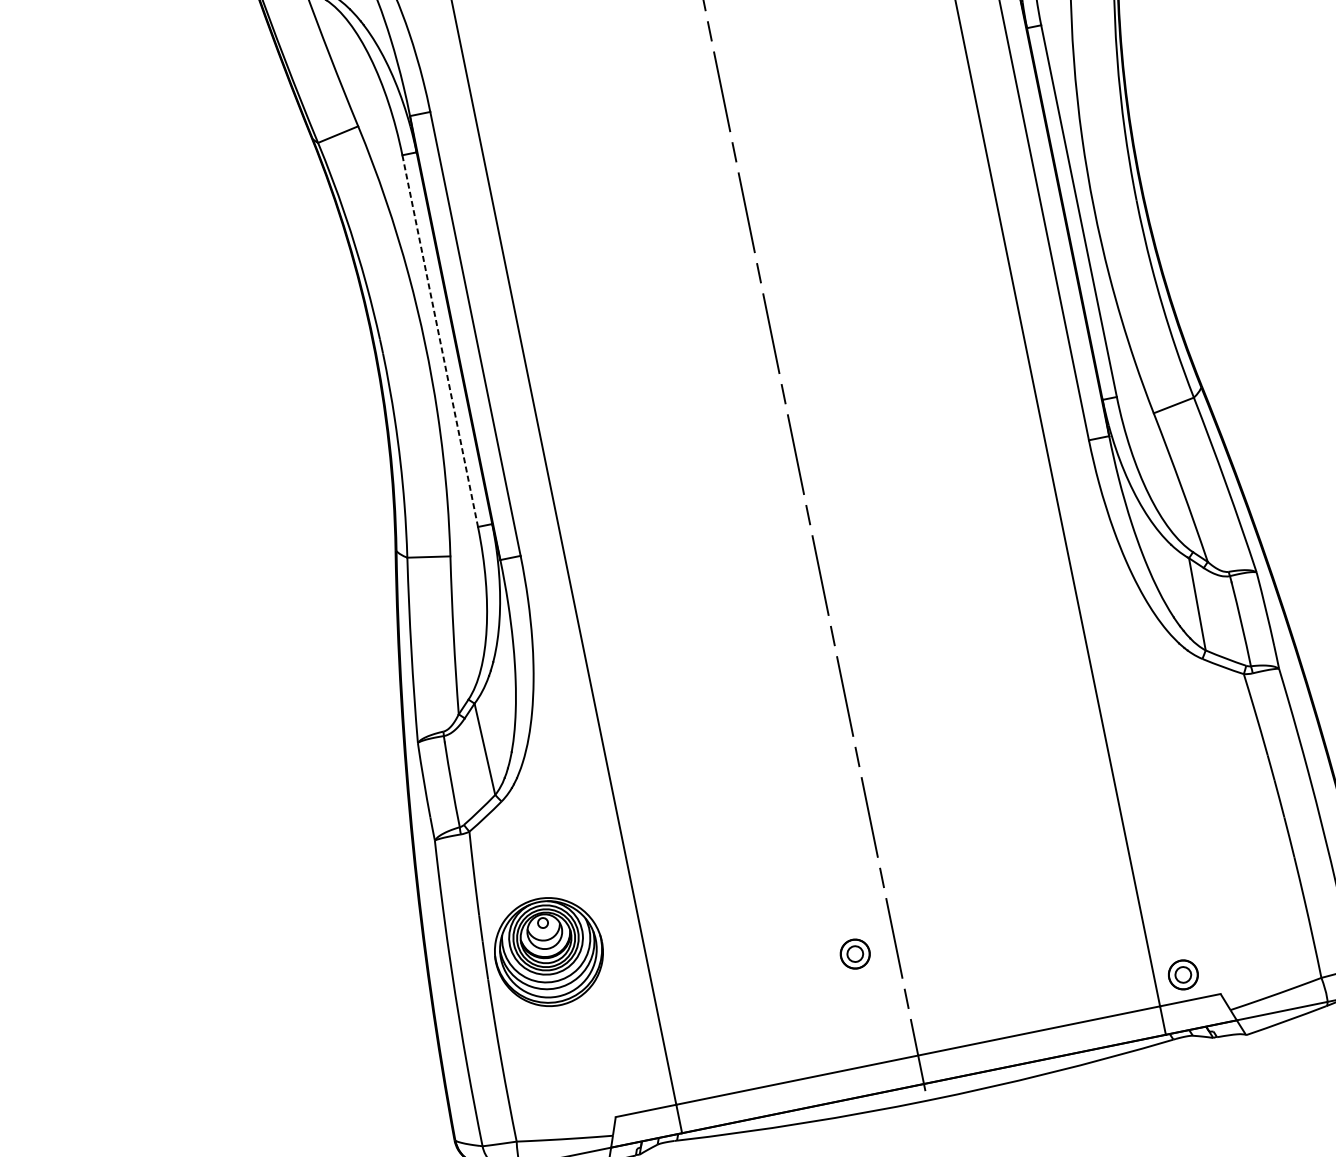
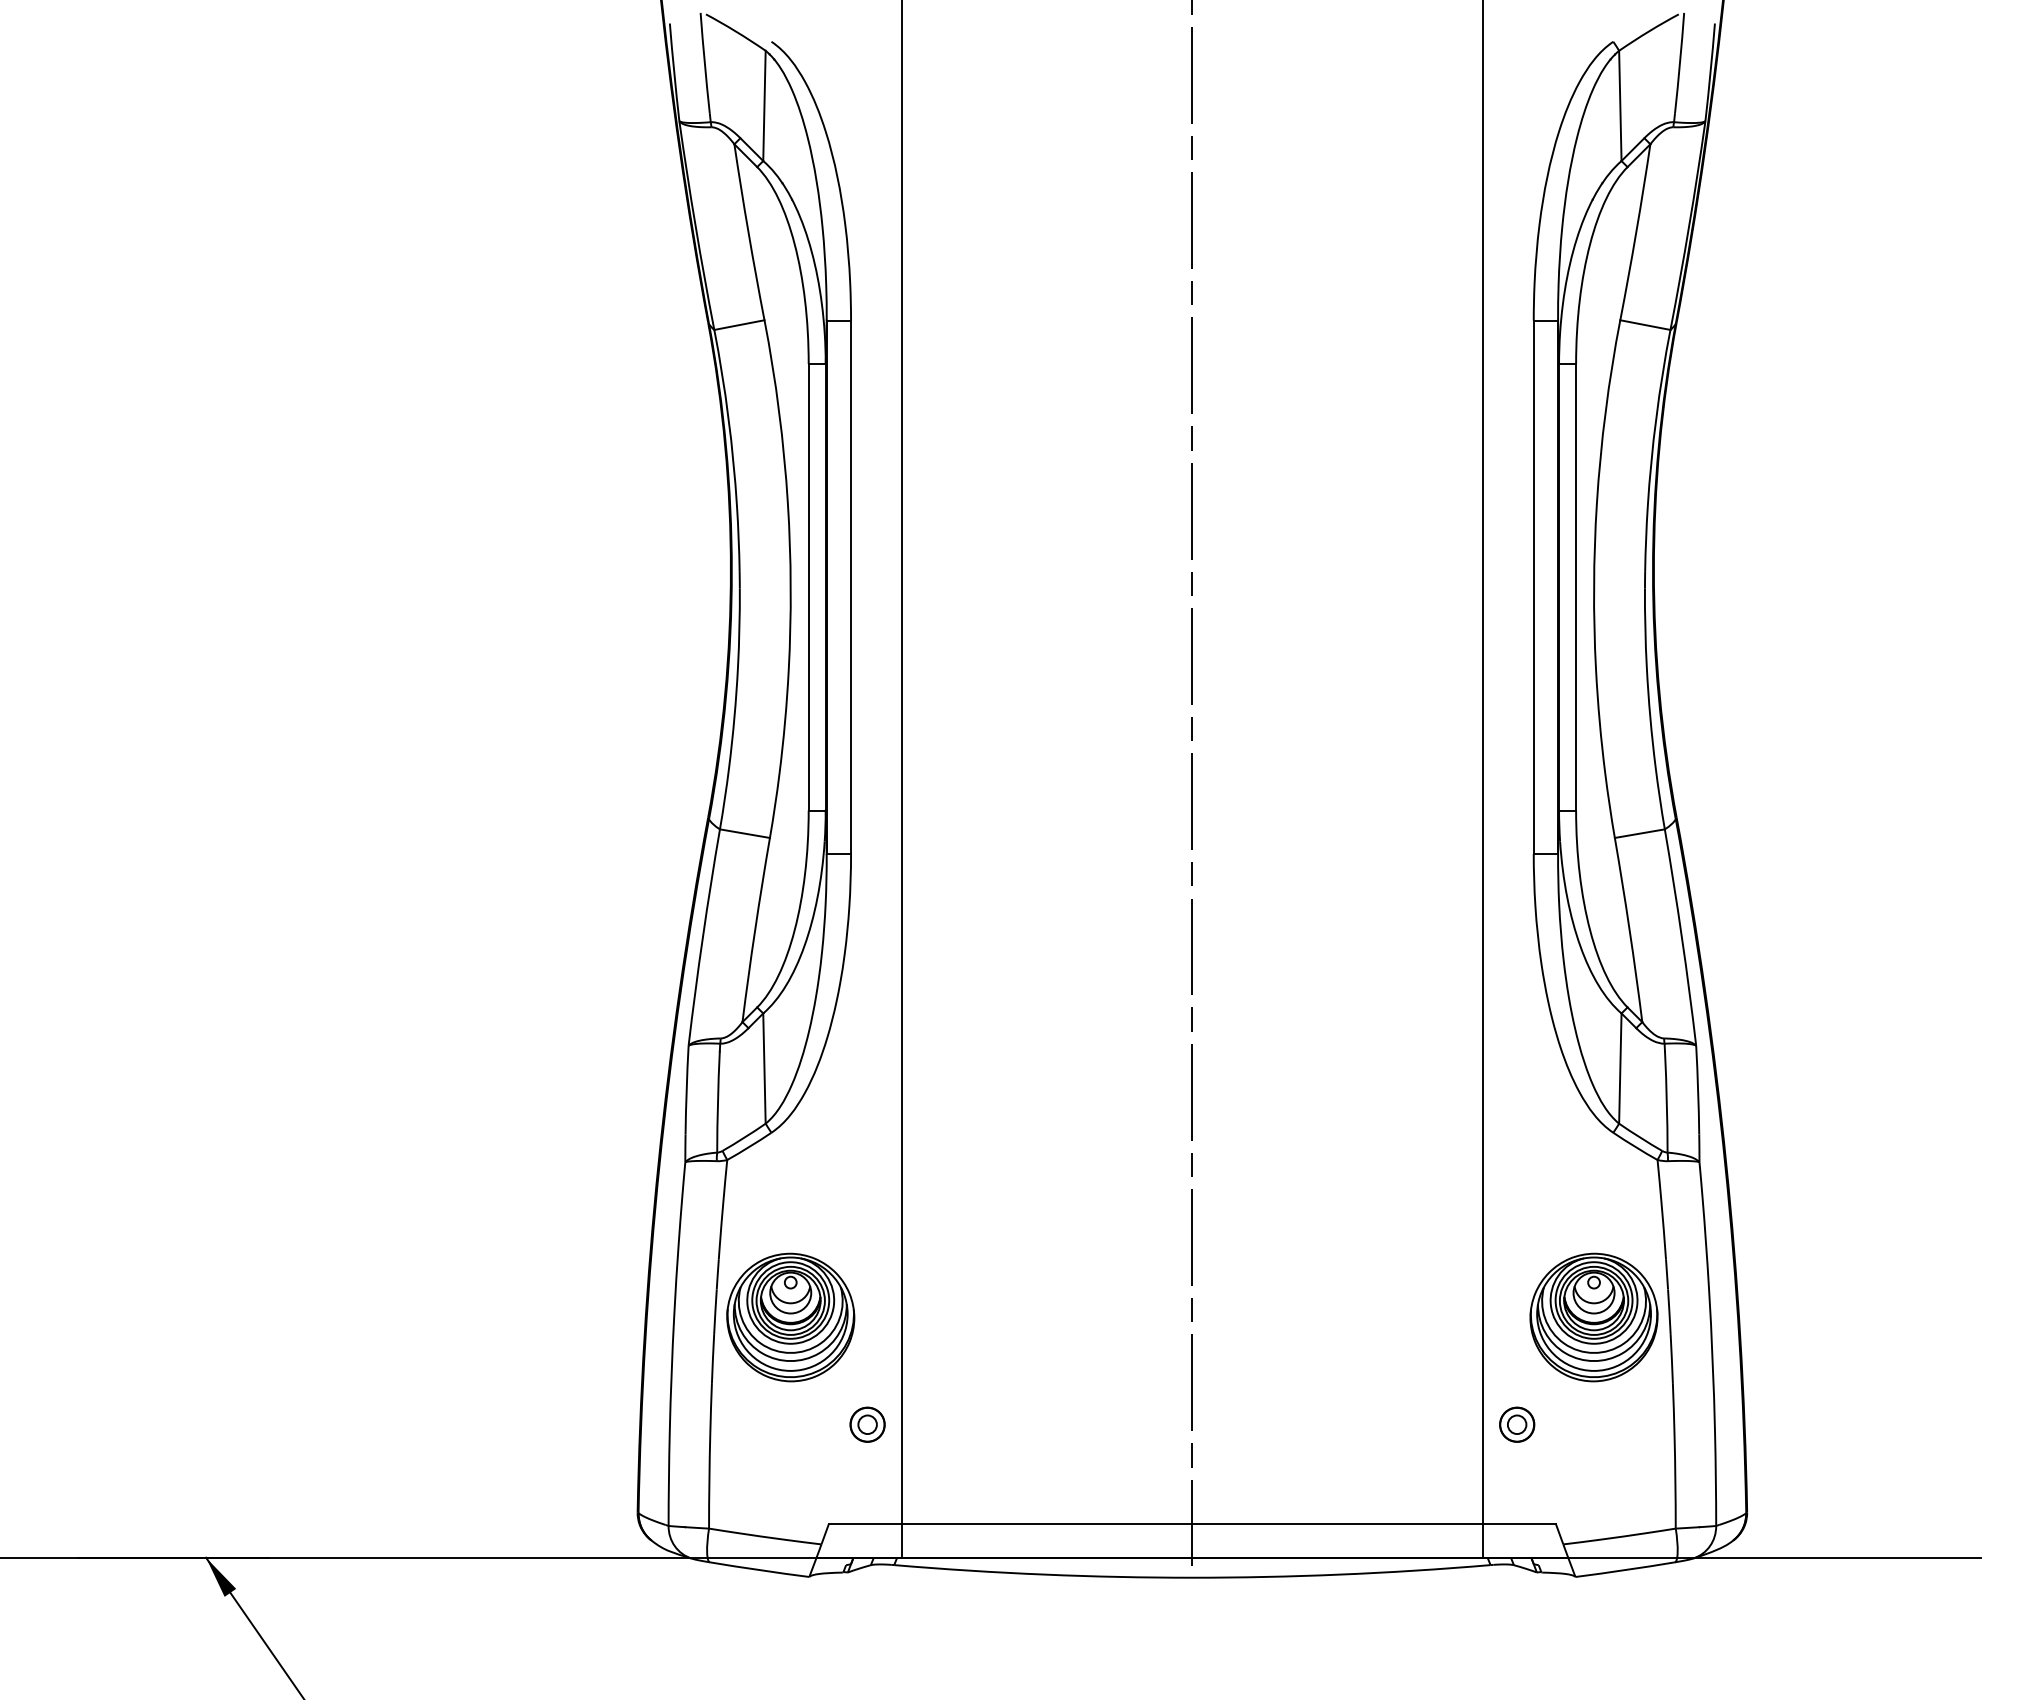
line: (440, 341) -> (808, 587), dashed -> solid
part: (1217, 816) -> (1593, 1317), added
part: (855, 953) -> (867, 1424), moved
part: (1183, 974) -> (1517, 1424), moved

